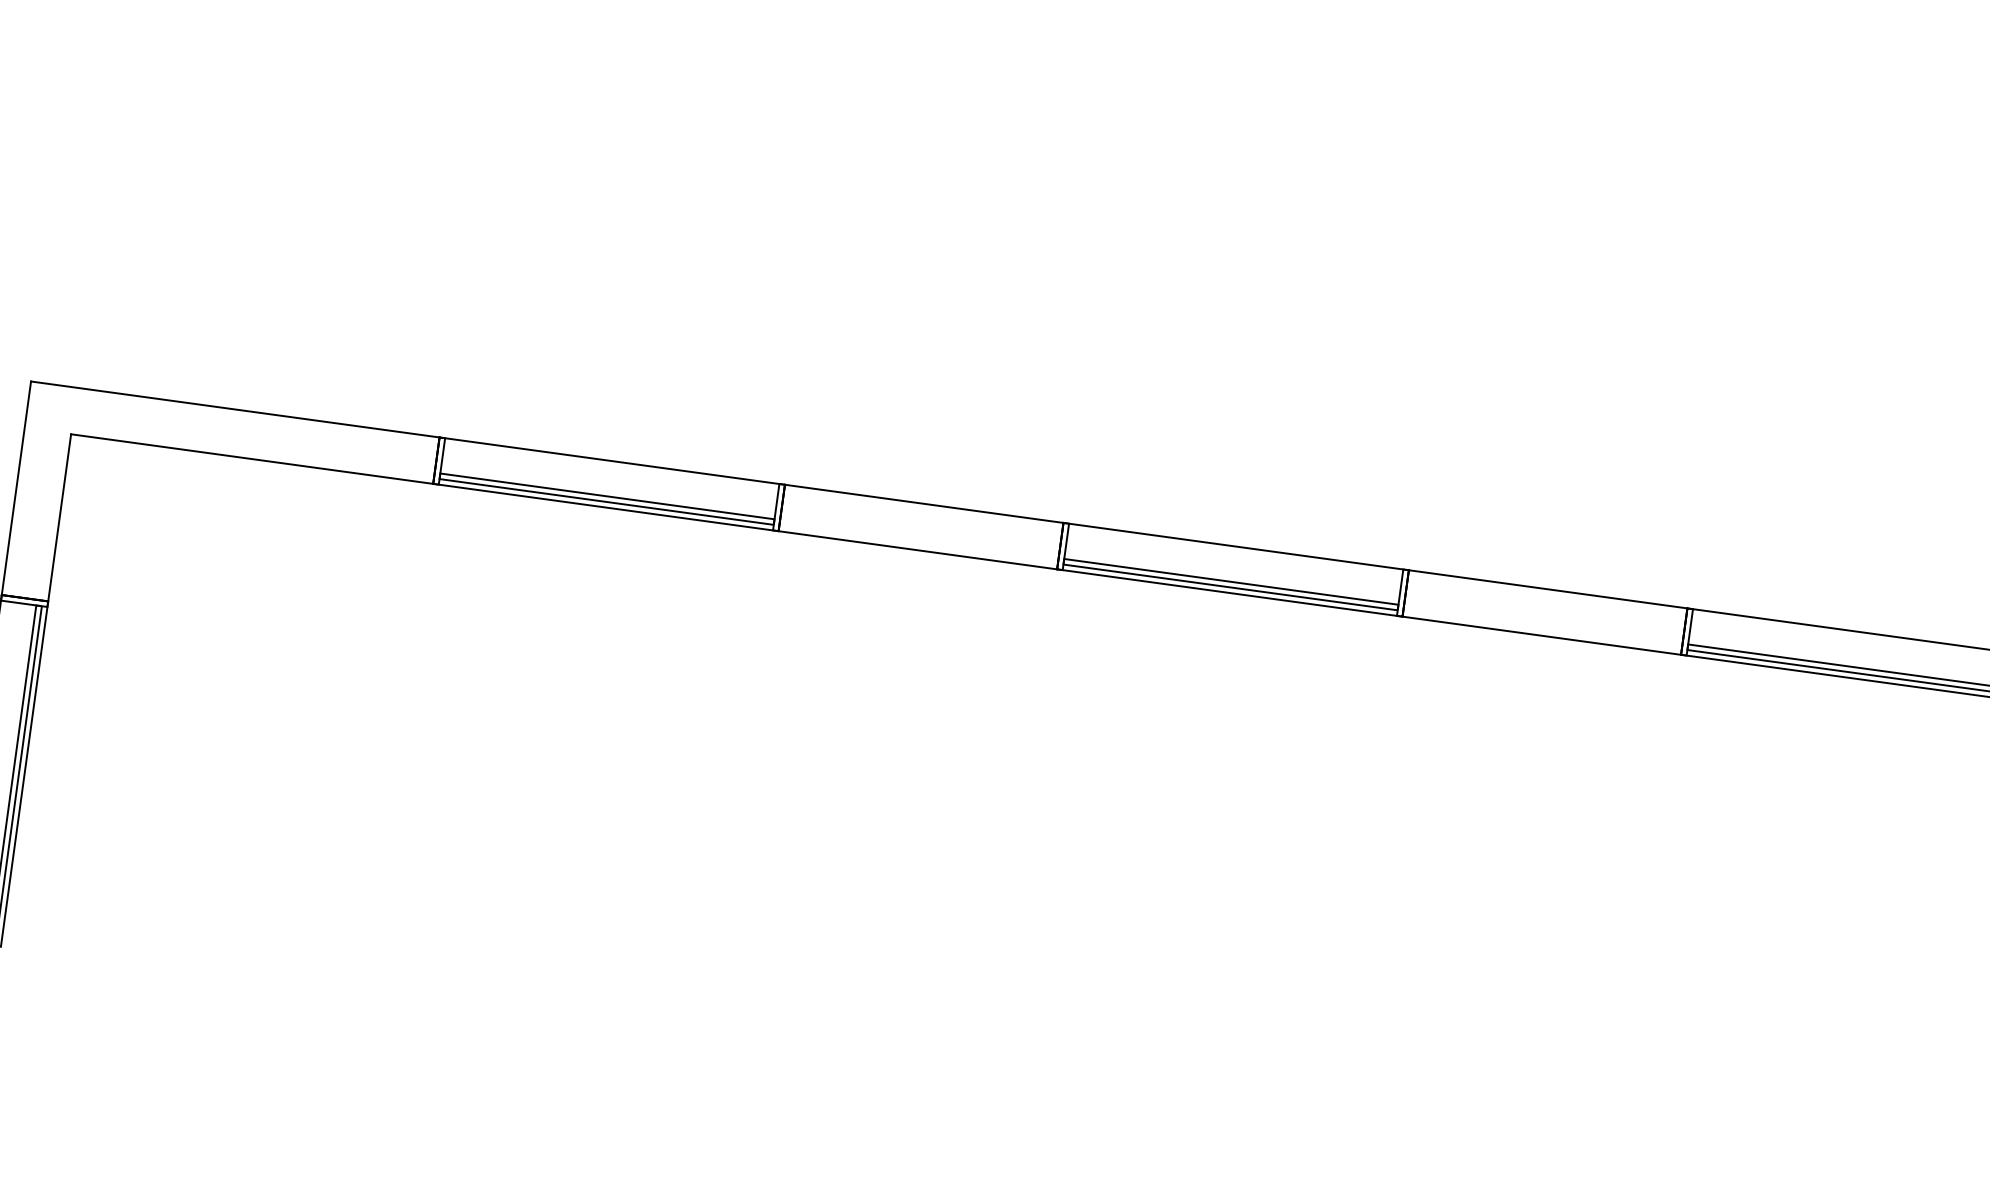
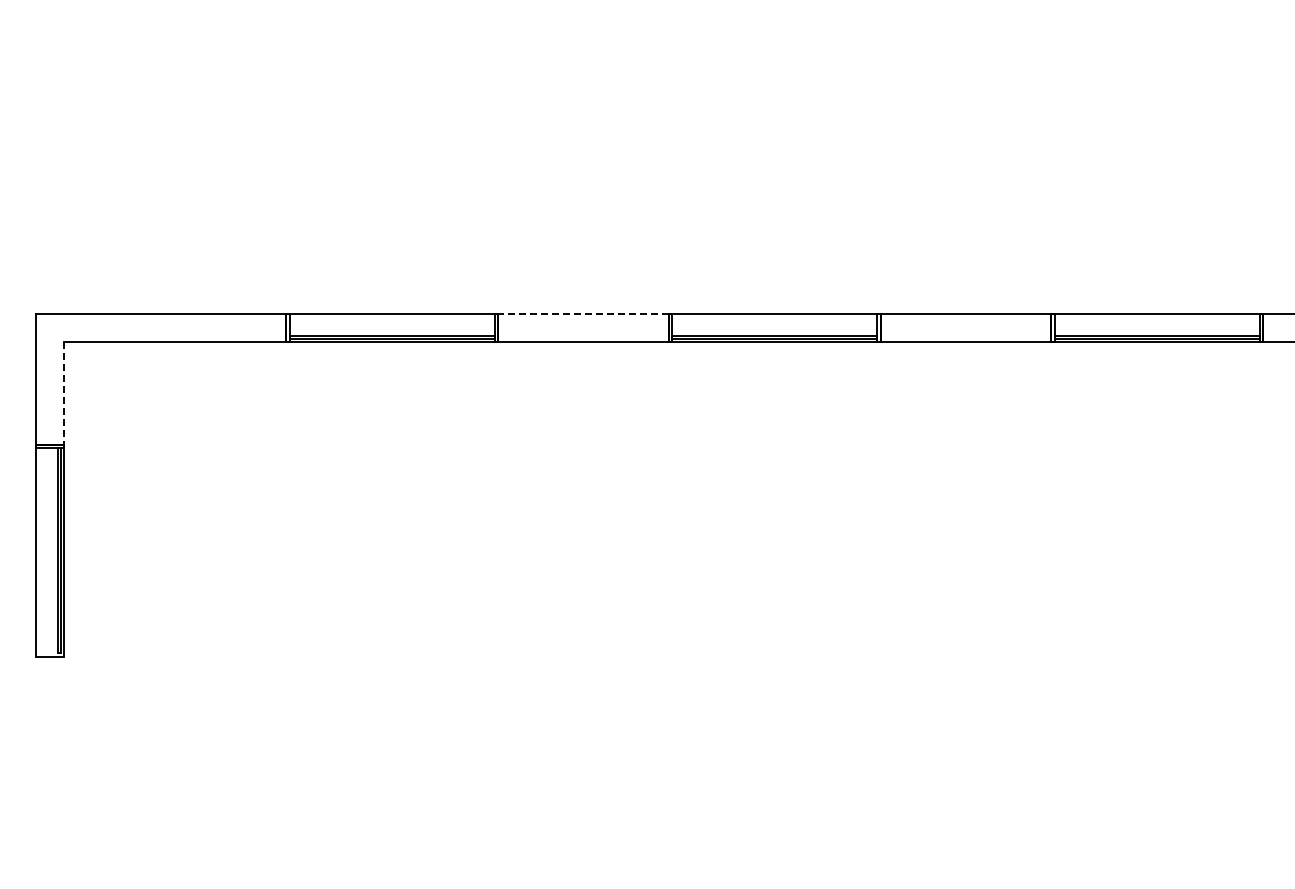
line: (922, 504) -> (582, 314), solid -> dashed
line: (59, 519) -> (64, 394), solid -> dashed

